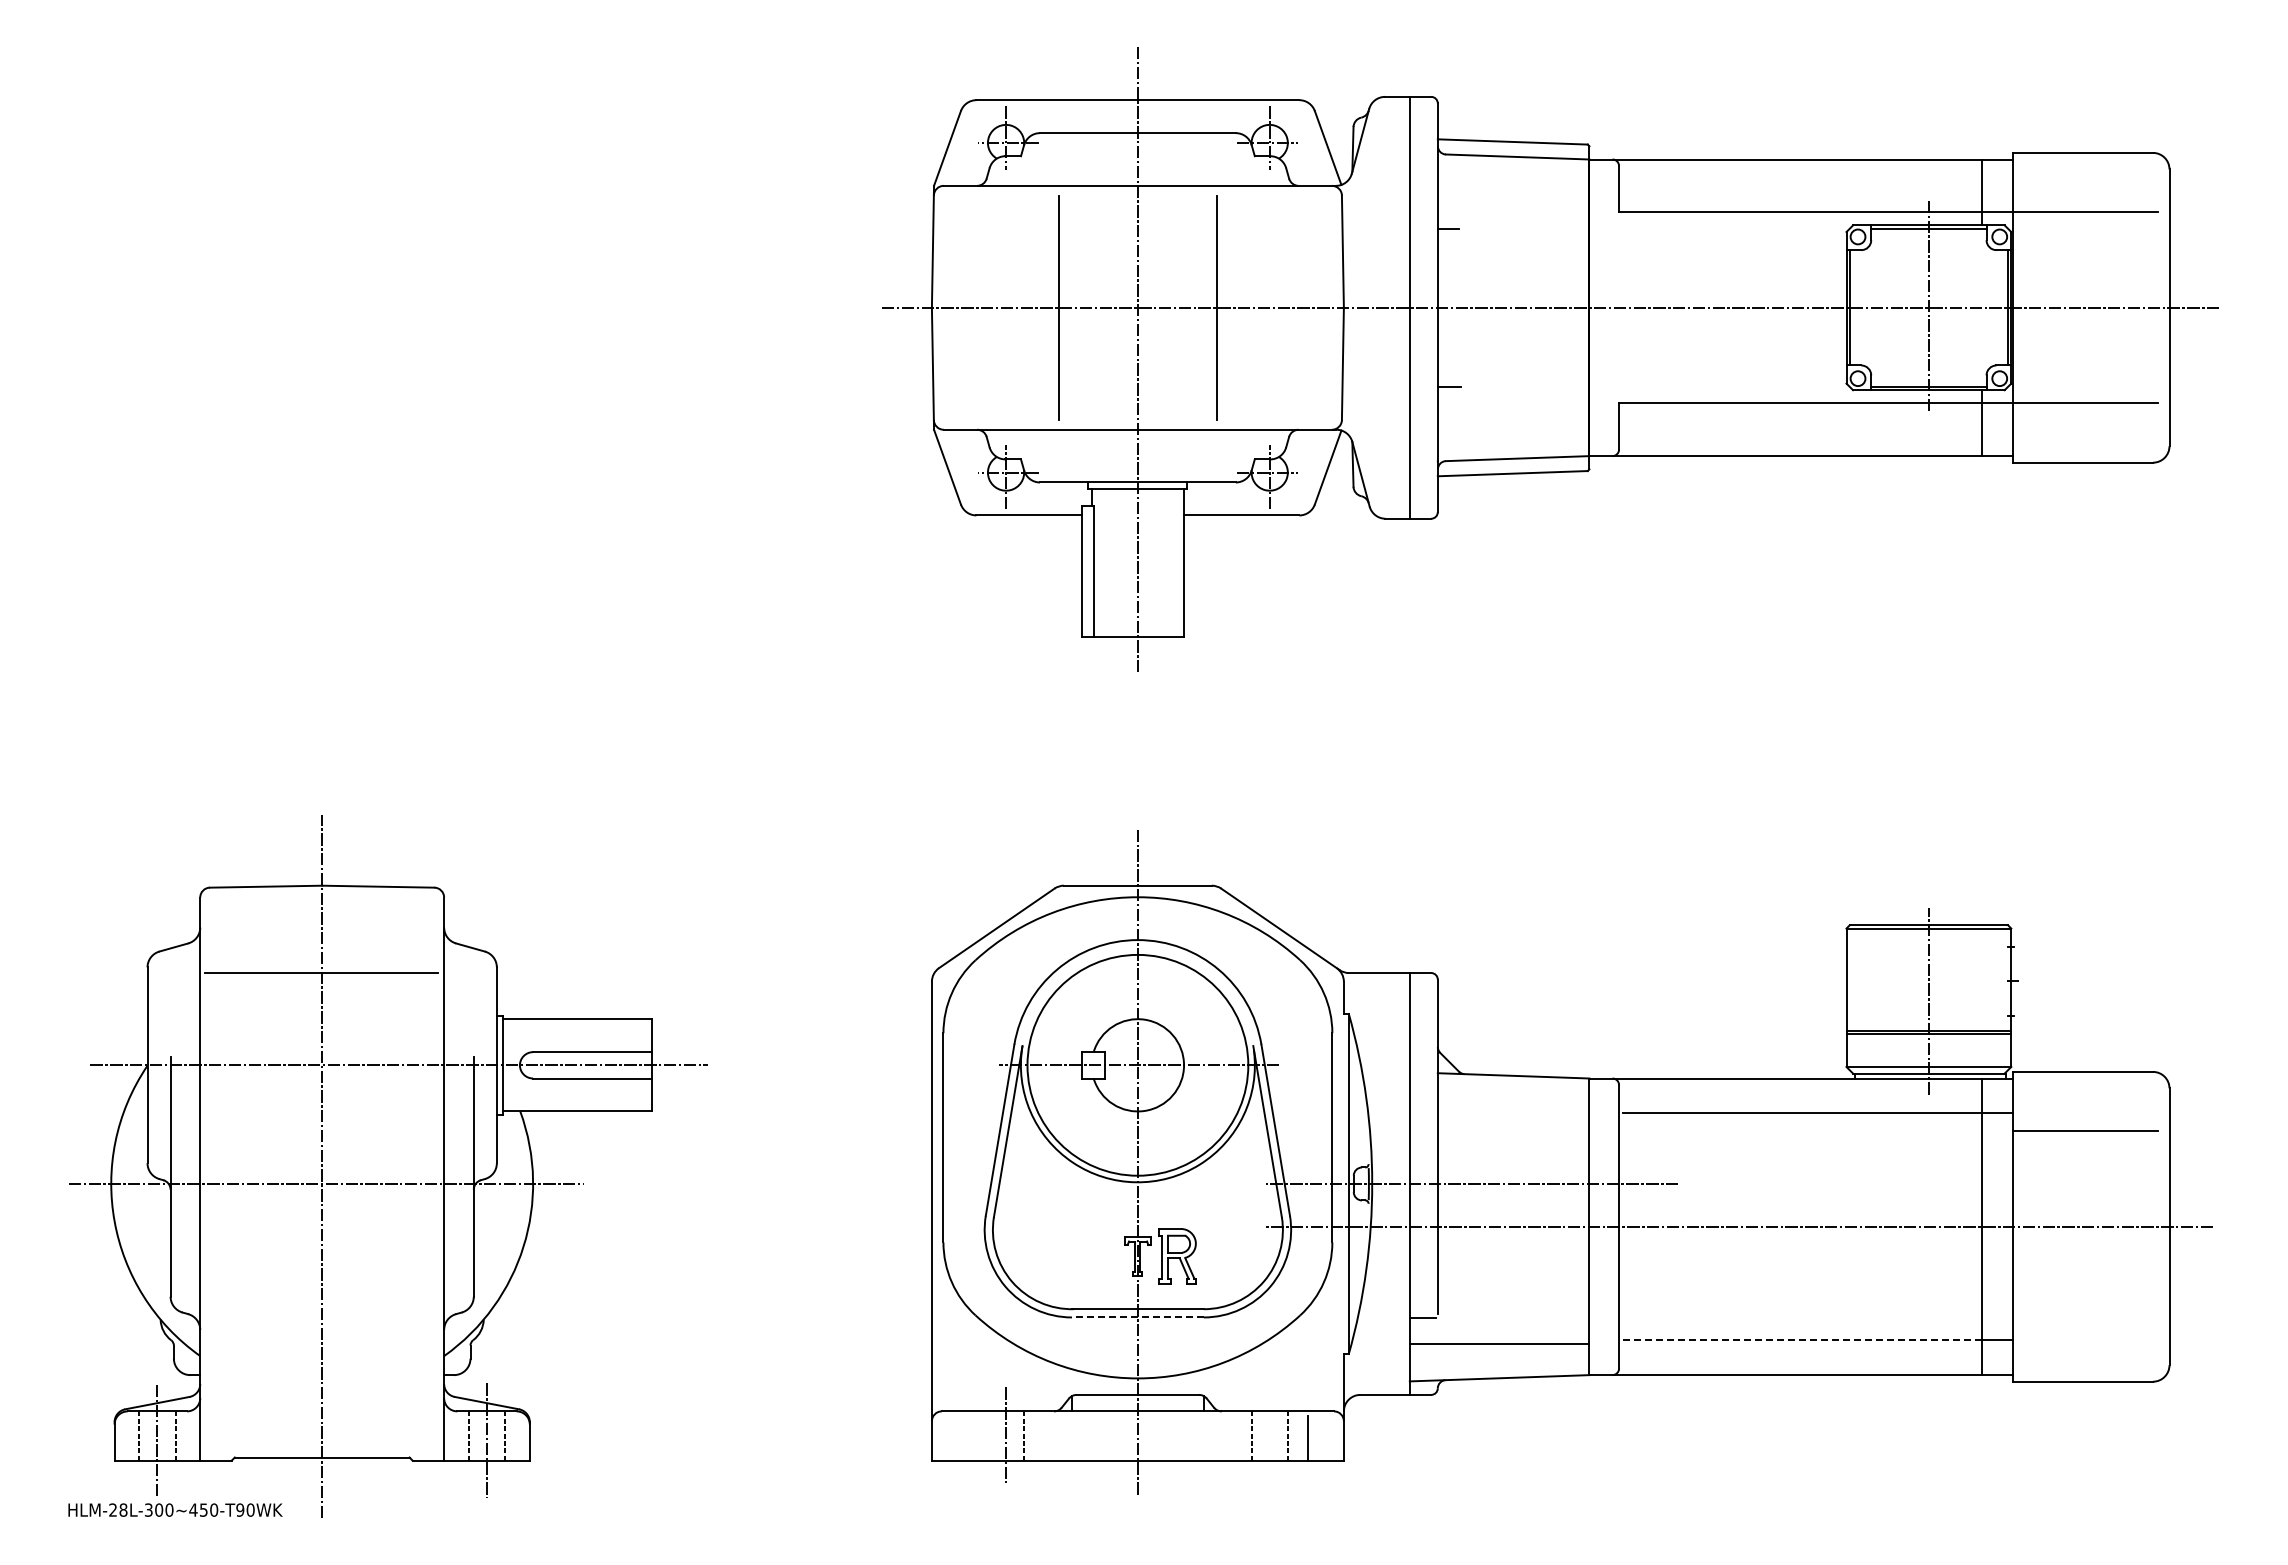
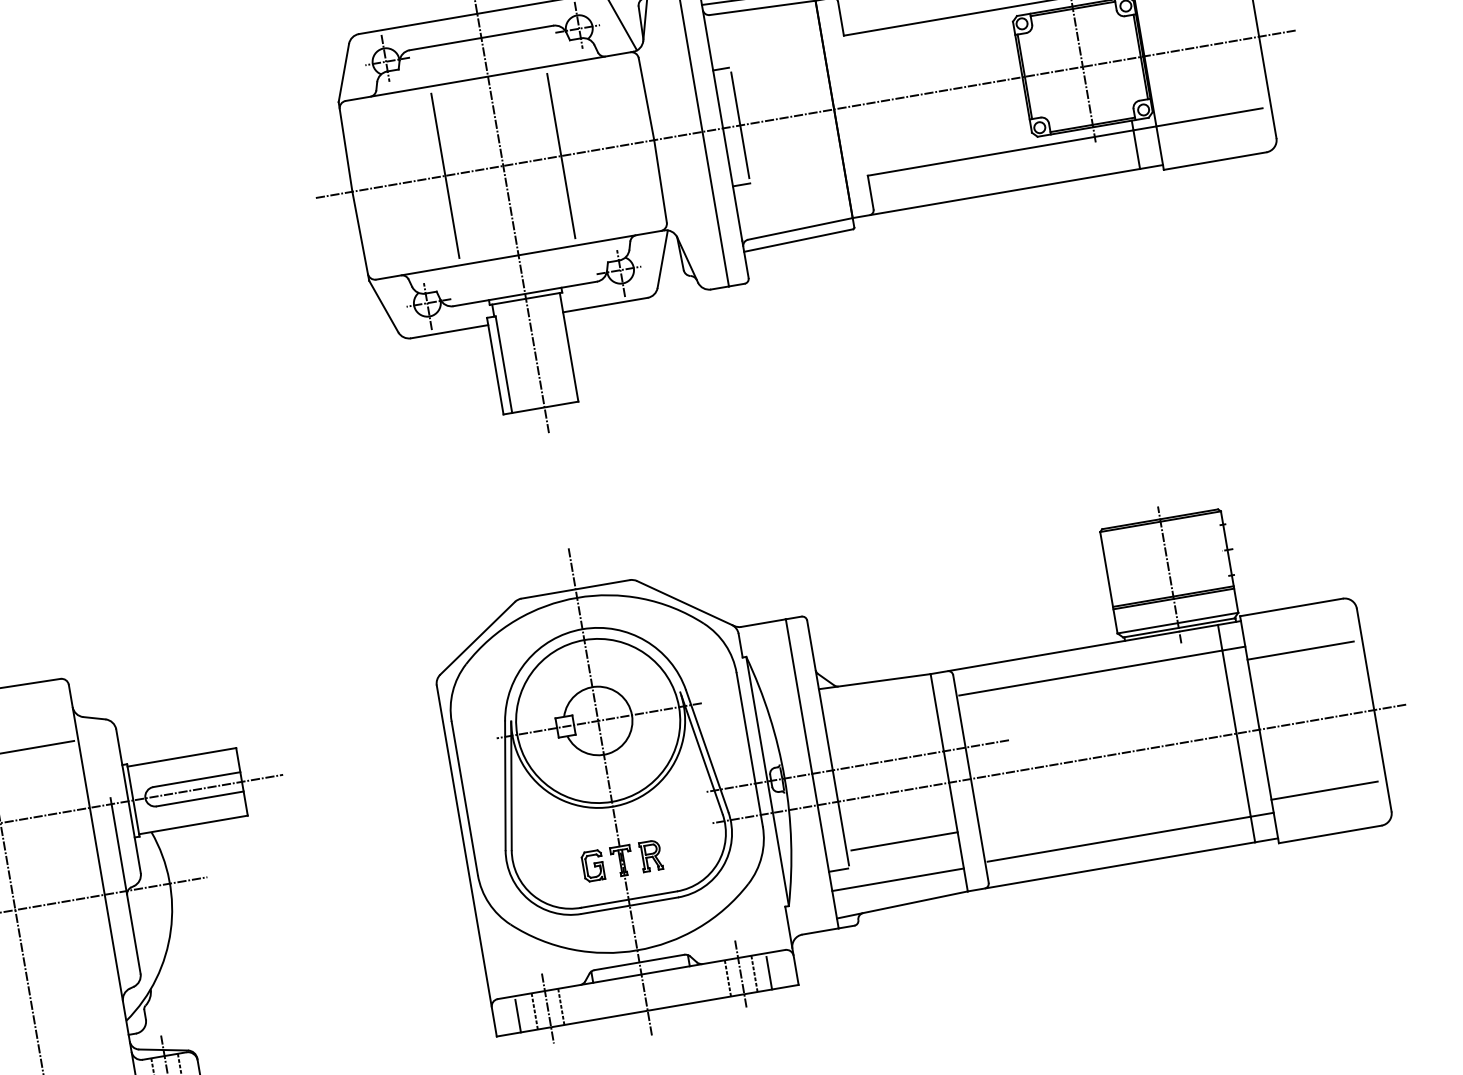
line: (1461, 307) -> (740, 125), added
part: (1177, 1255) -> (651, 855), size x0.71
part: (1098, 1256) -> (593, 865), added
line: (1516, 1294) -> (904, 841), added
line: (1137, 1317) -> (629, 905), dashed -> solid
line: (2084, 1322) -> (1323, 790), added
line: (1802, 1340) -> (1119, 839), dashed -> solid
line: (1269, 1432) -> (740, 973), added
line: (987, 1435) -> (534, 1011), added
line: (964, 1438) -> (517, 1016), added

